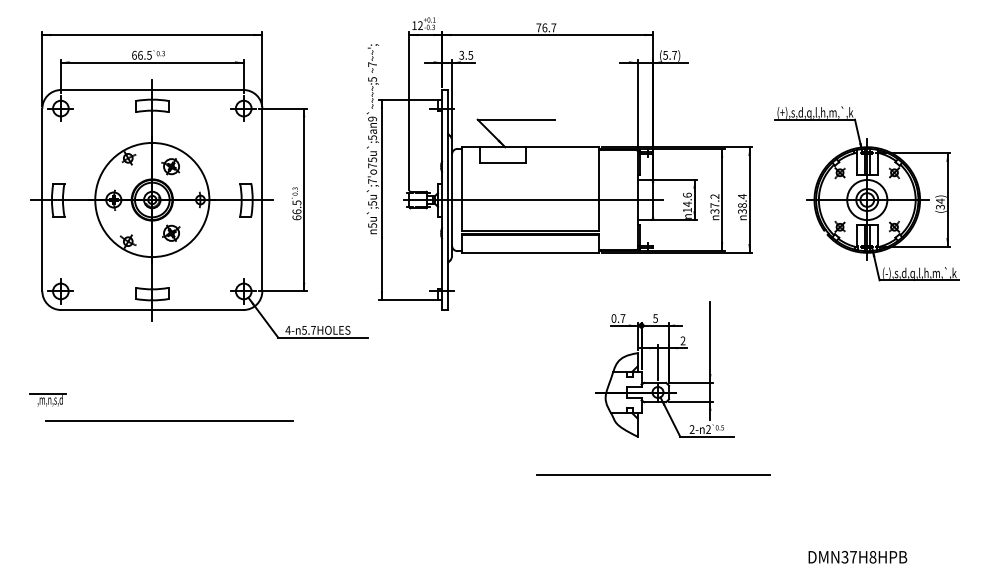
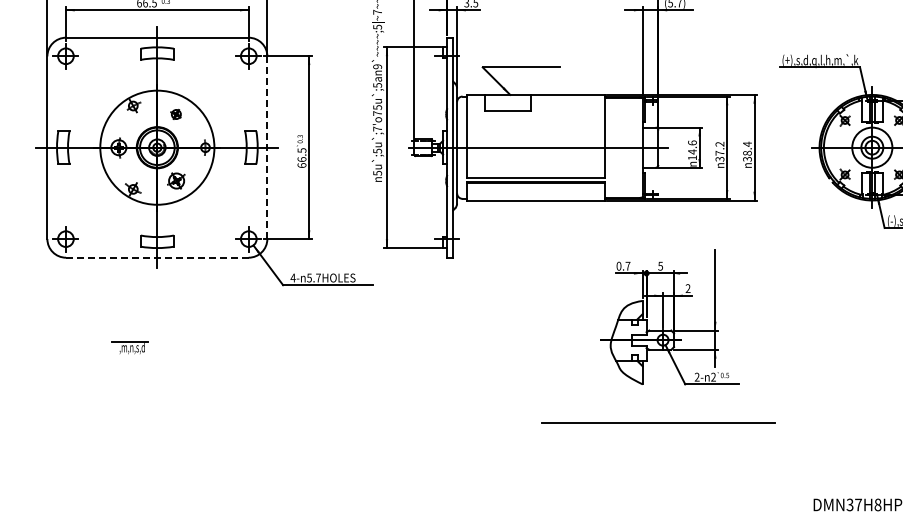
part: (170, 166) -> (175, 114), size x0.6
line: (262, 199) -> (267, 147), solid -> dashed
line: (152, 310) -> (157, 258), solid -> dashed
part: (47, 399) -> (129, 347), moved
line: (169, 421) -> (174, 369), removed

